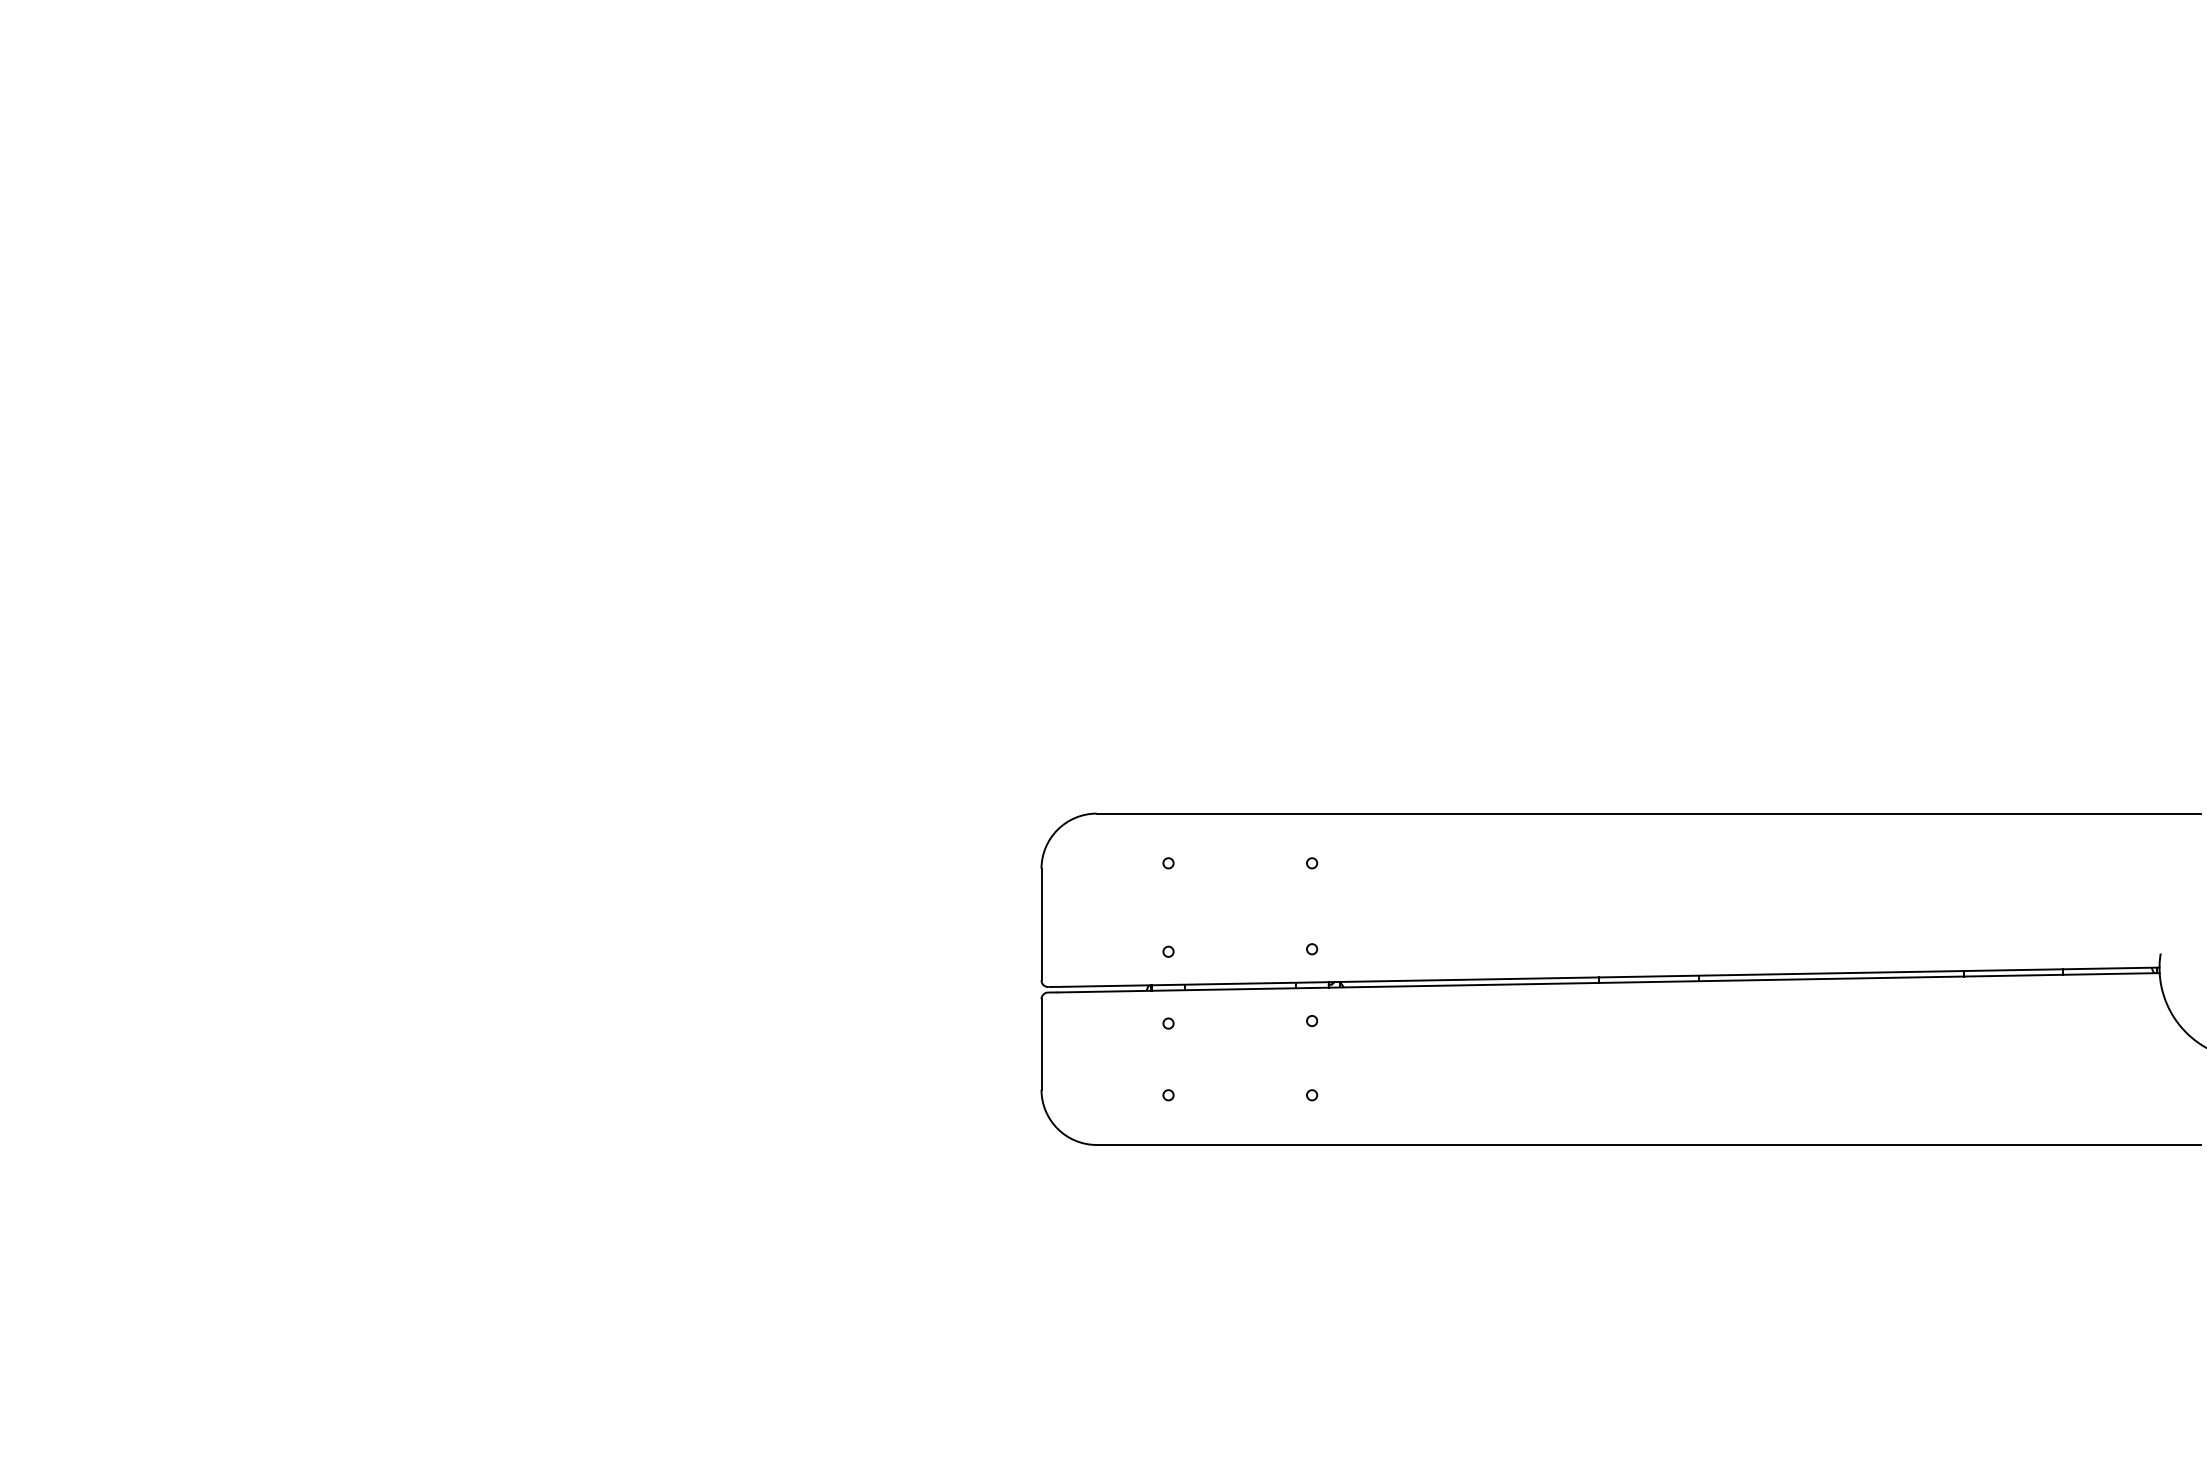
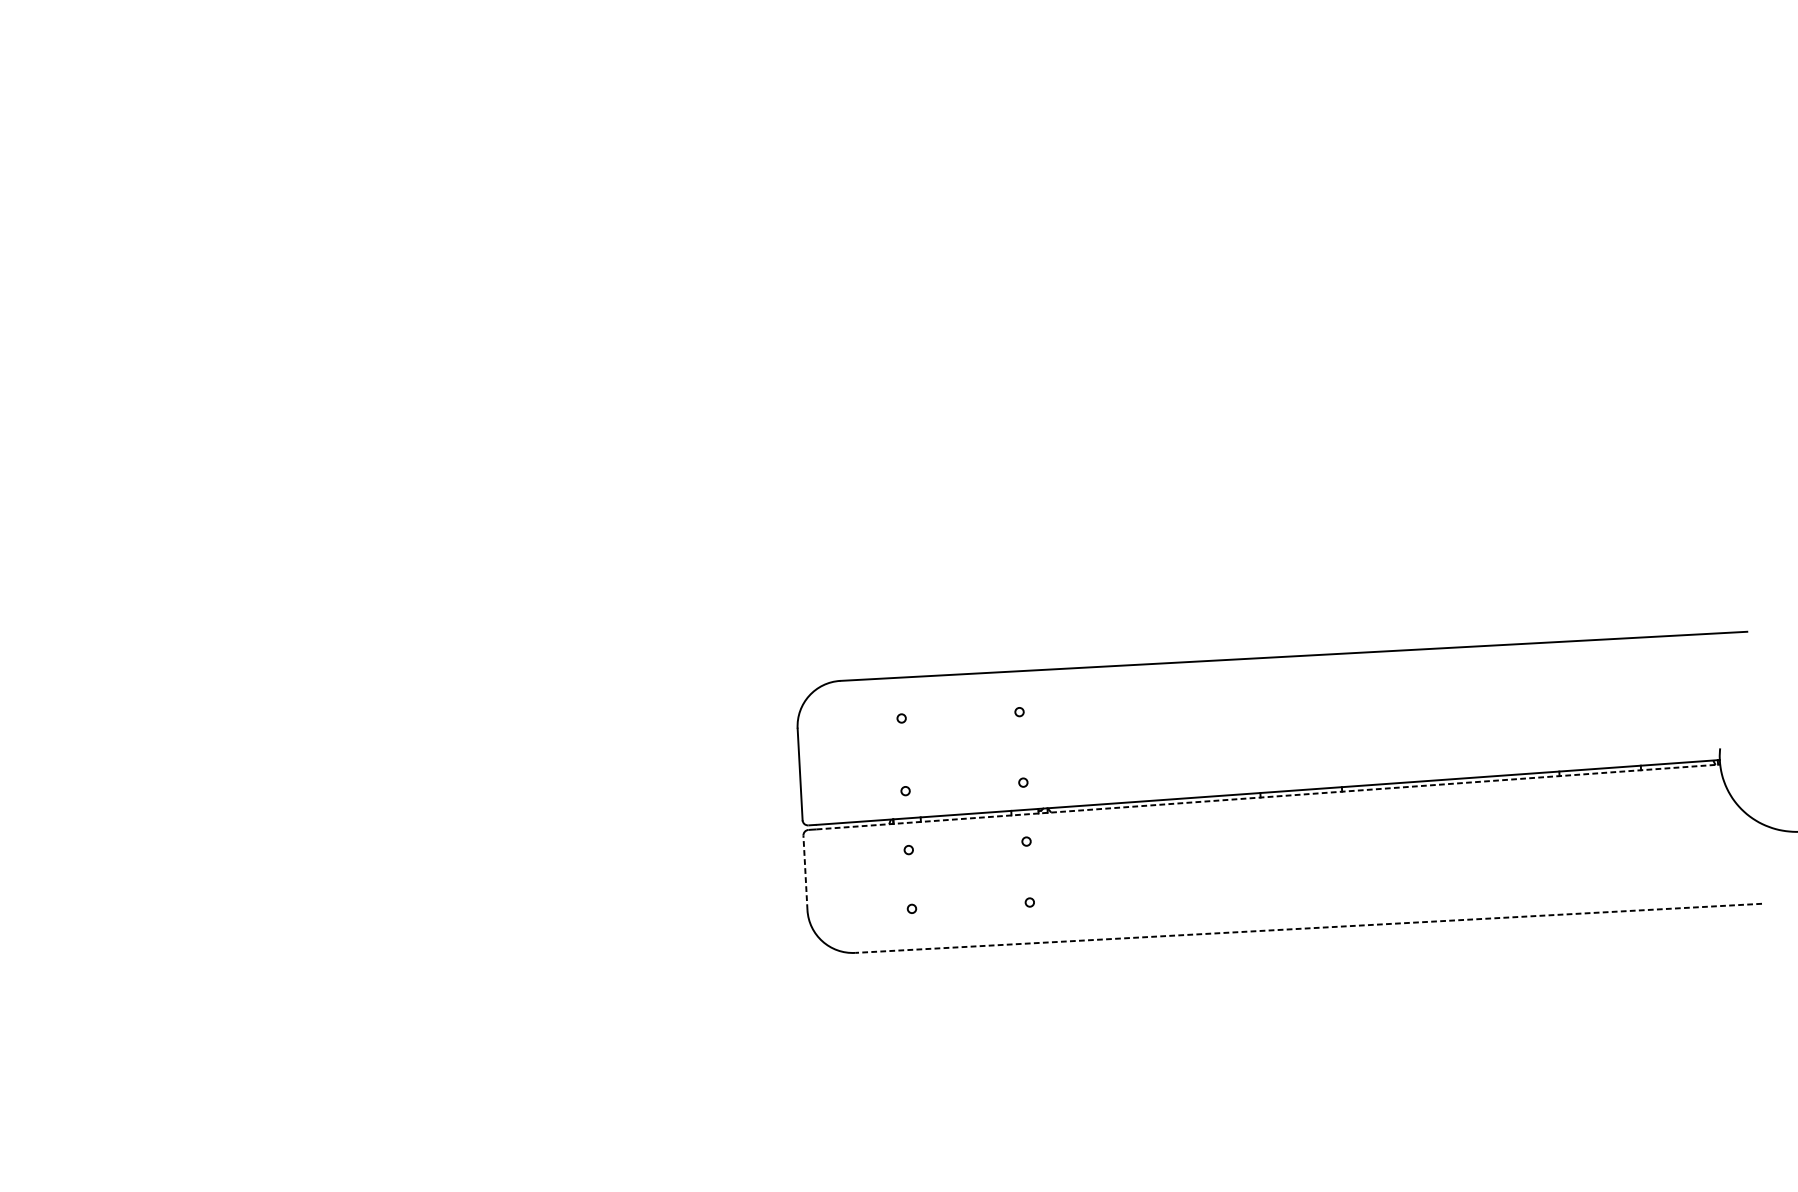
line: (1608, 982) -> (1268, 796), solid -> dashed
line: (1041, 1043) -> (805, 872), solid -> dashed
line: (1648, 1144) -> (1308, 927), solid -> dashed

